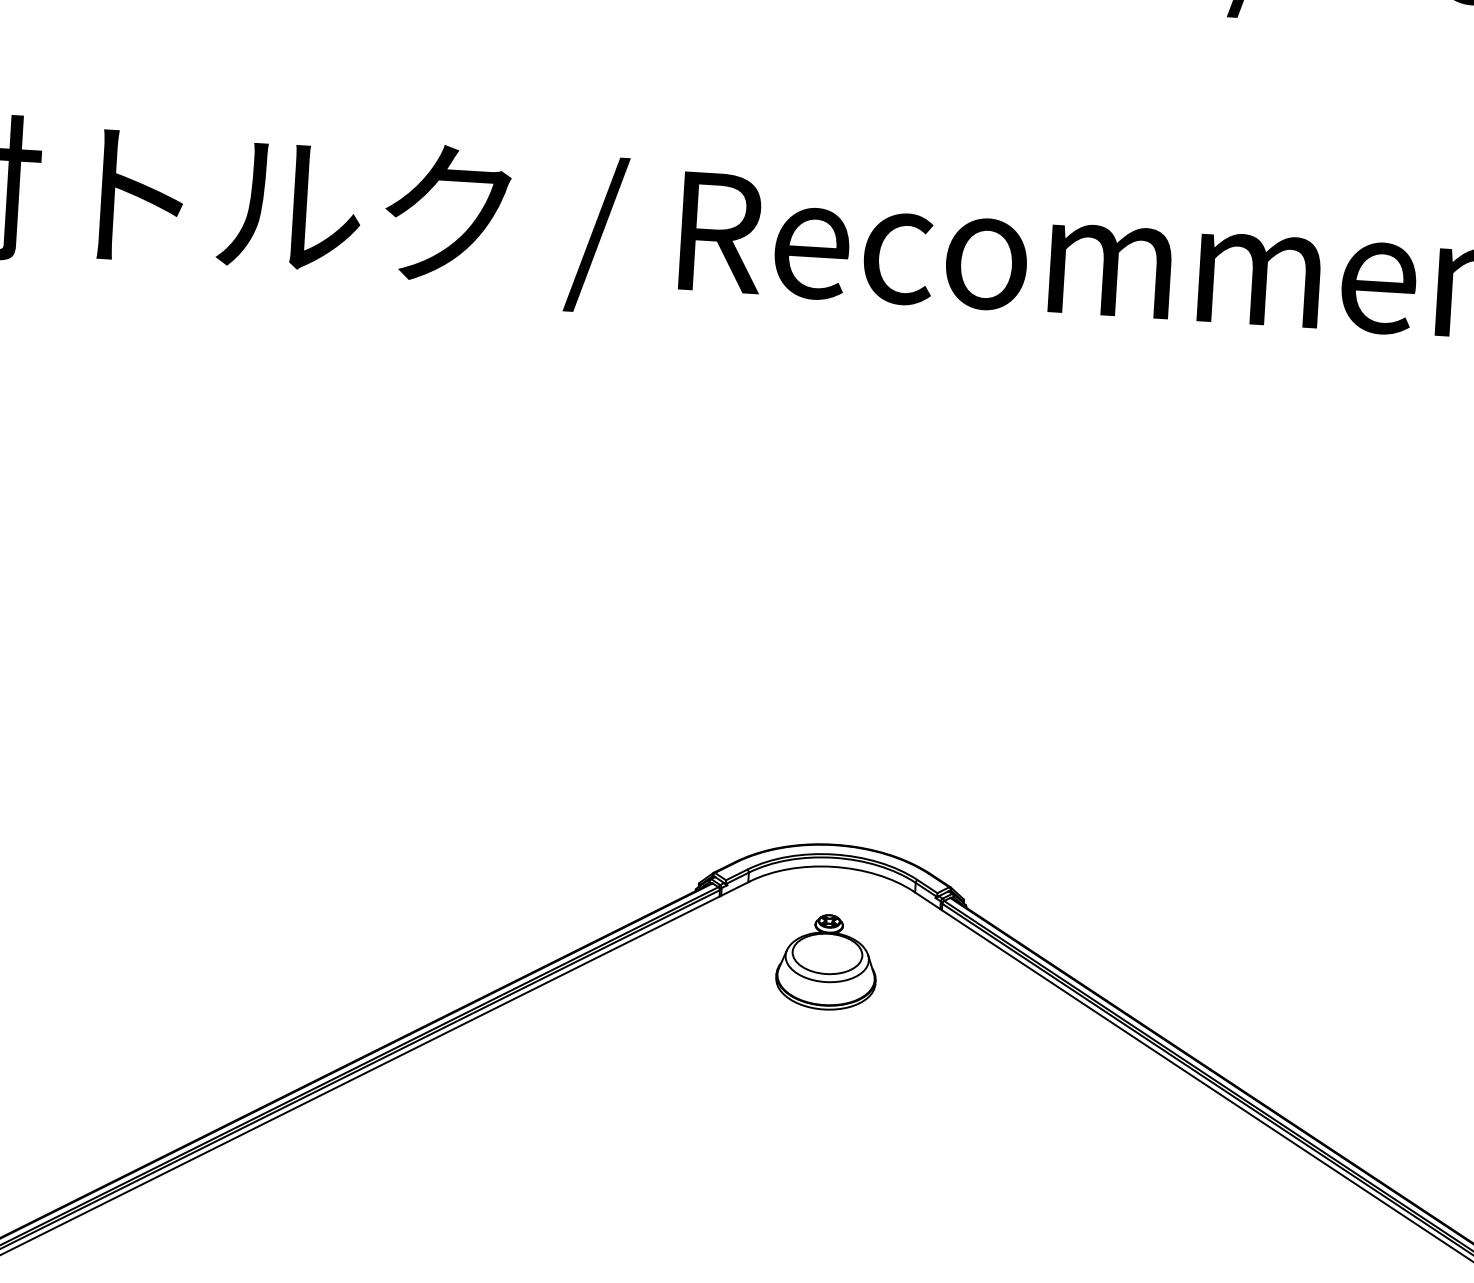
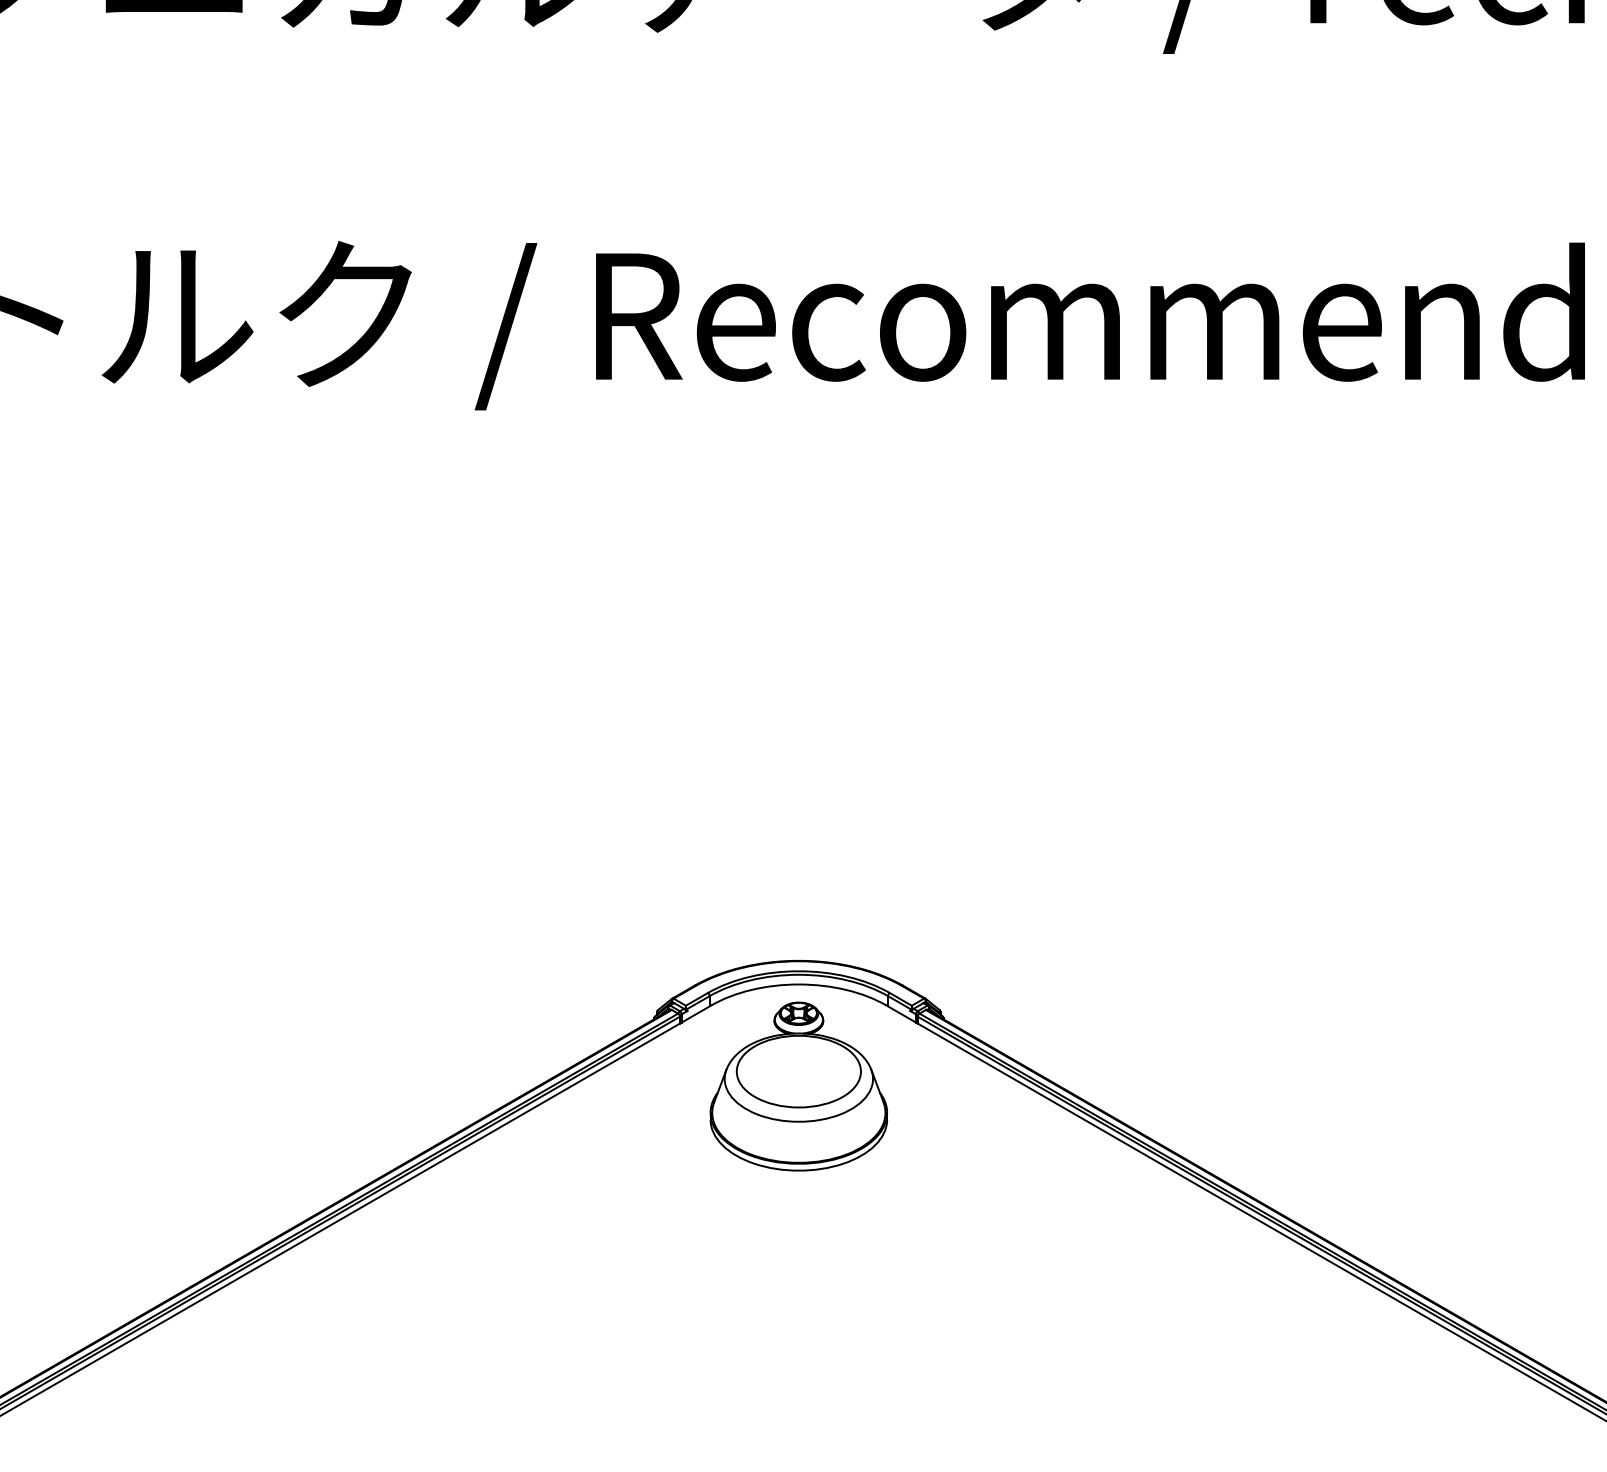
part: (826, 962) -> (798, 1086), size x1.67

